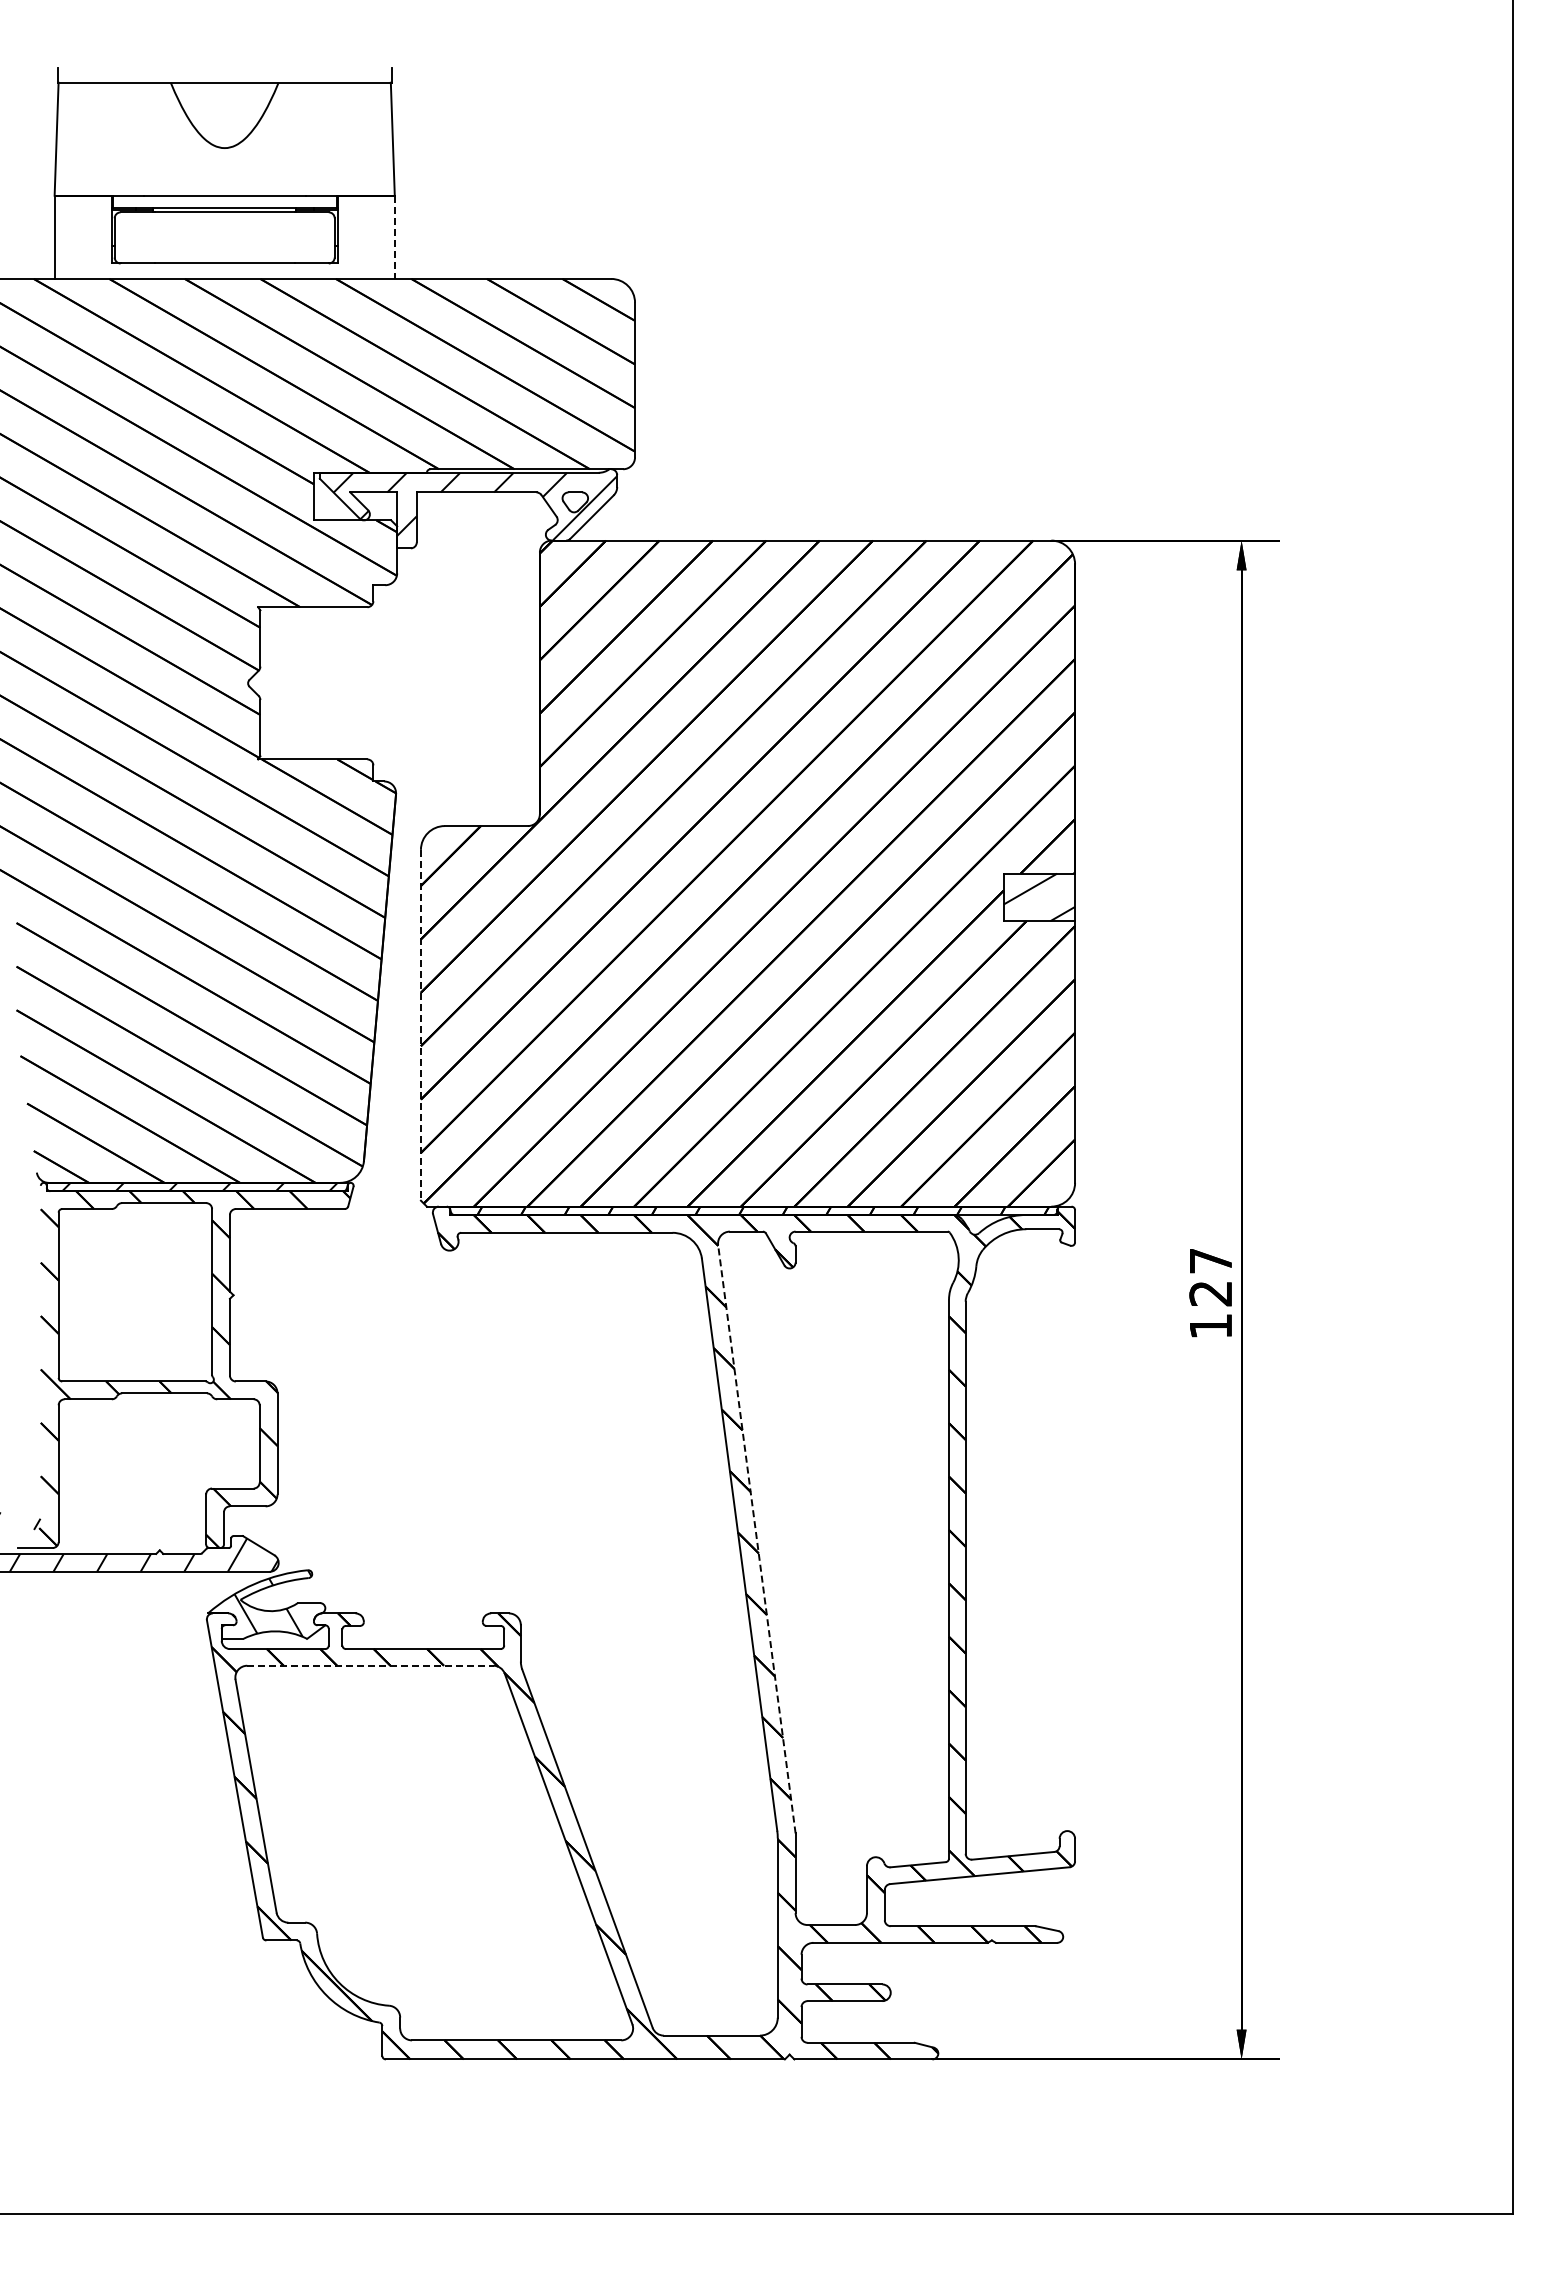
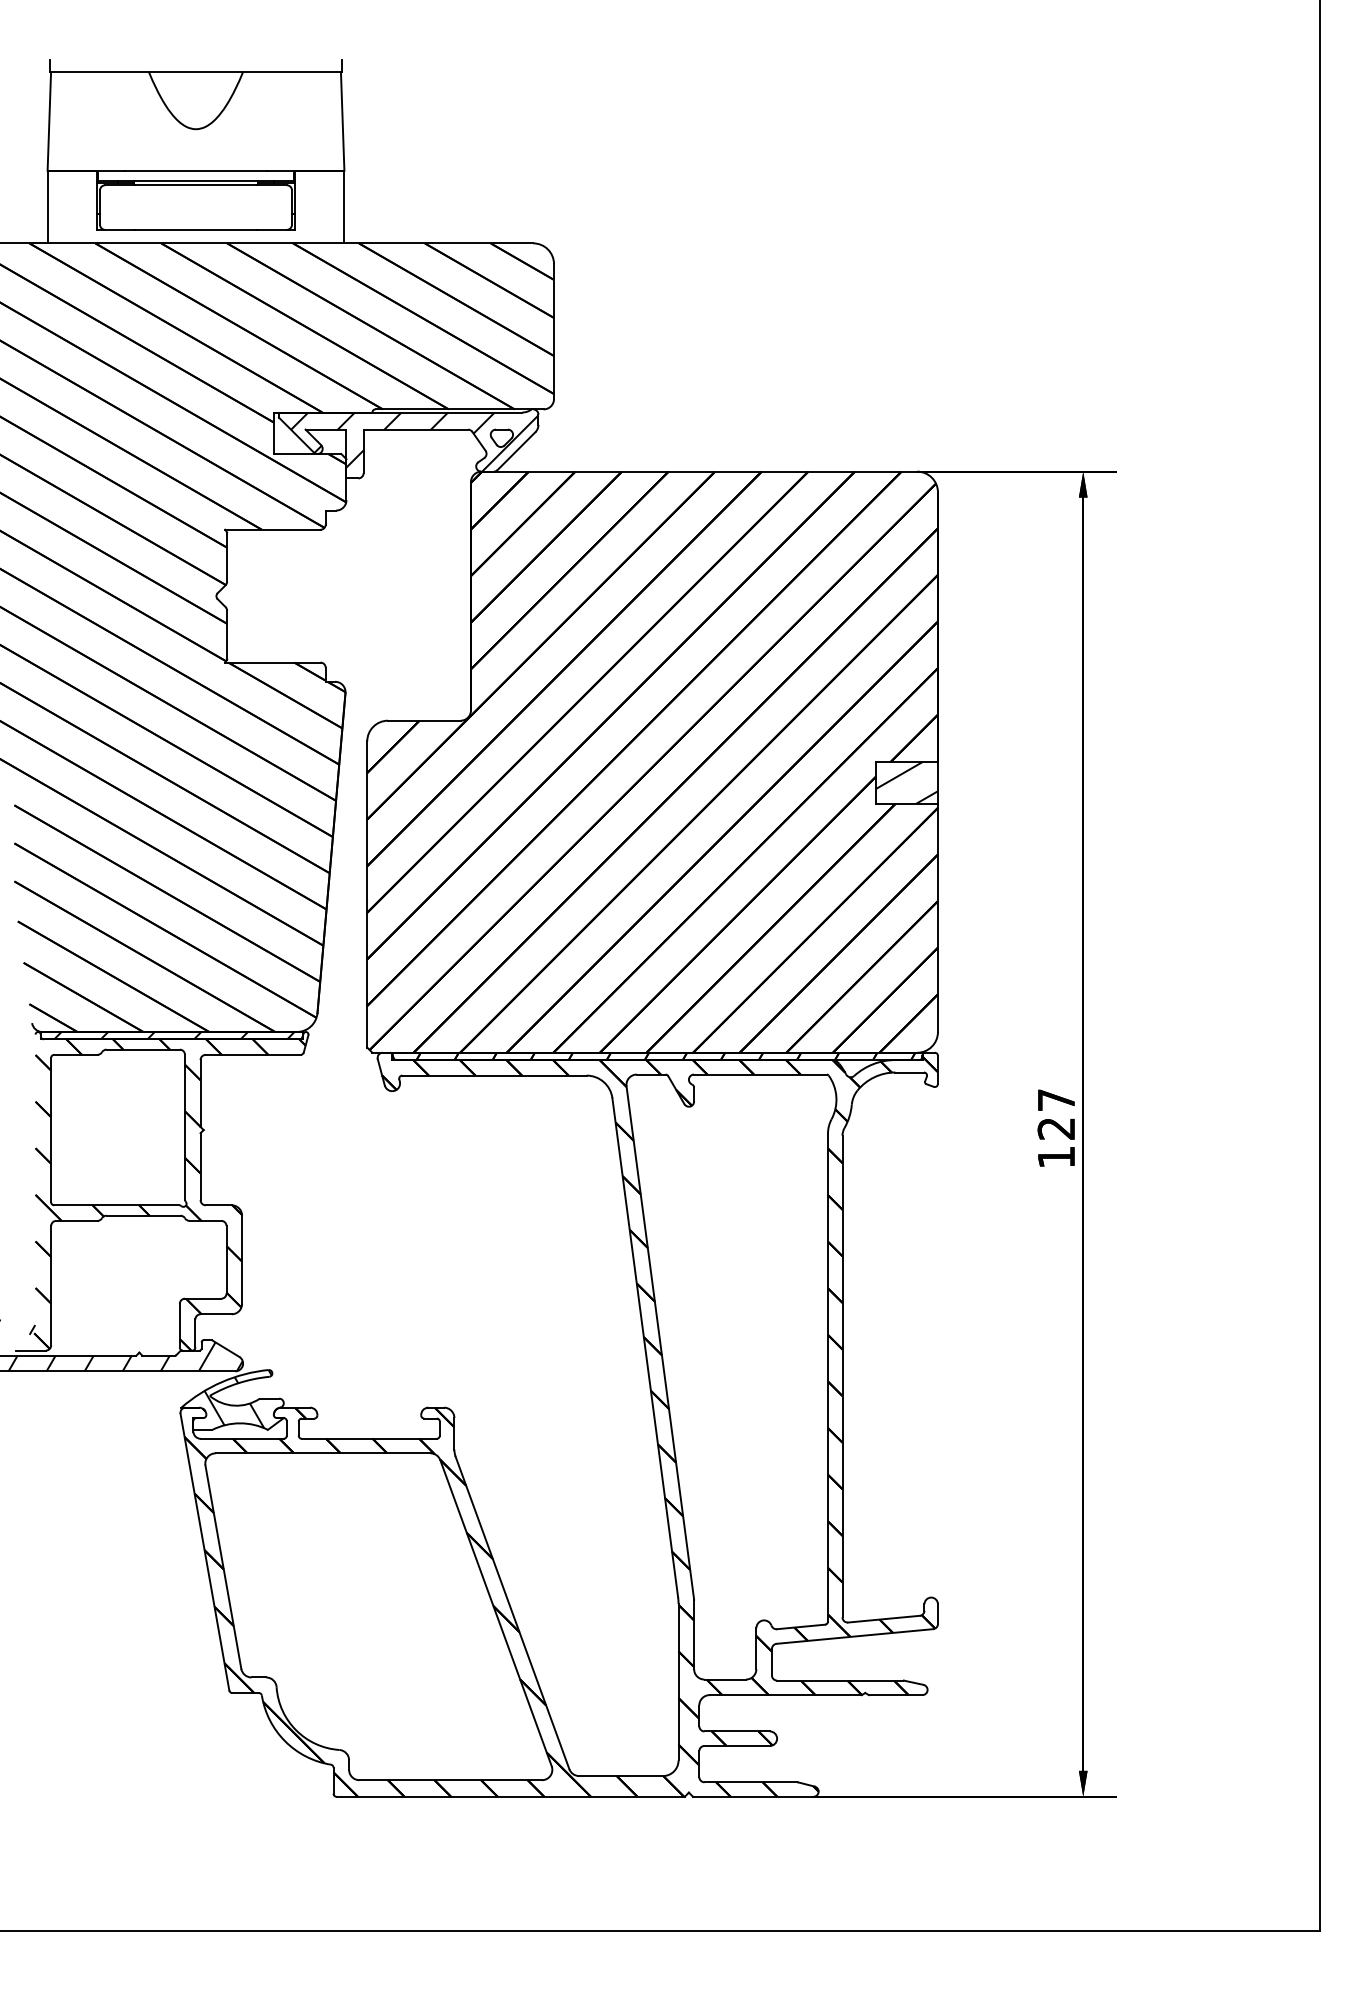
line: (394, 237) -> (344, 207), dashed -> solid
line: (420, 1025) -> (366, 894), dashed -> solid
line: (756, 1539) -> (659, 1343), dashed -> solid
line: (370, 1665) -> (323, 1453), dashed -> solid

